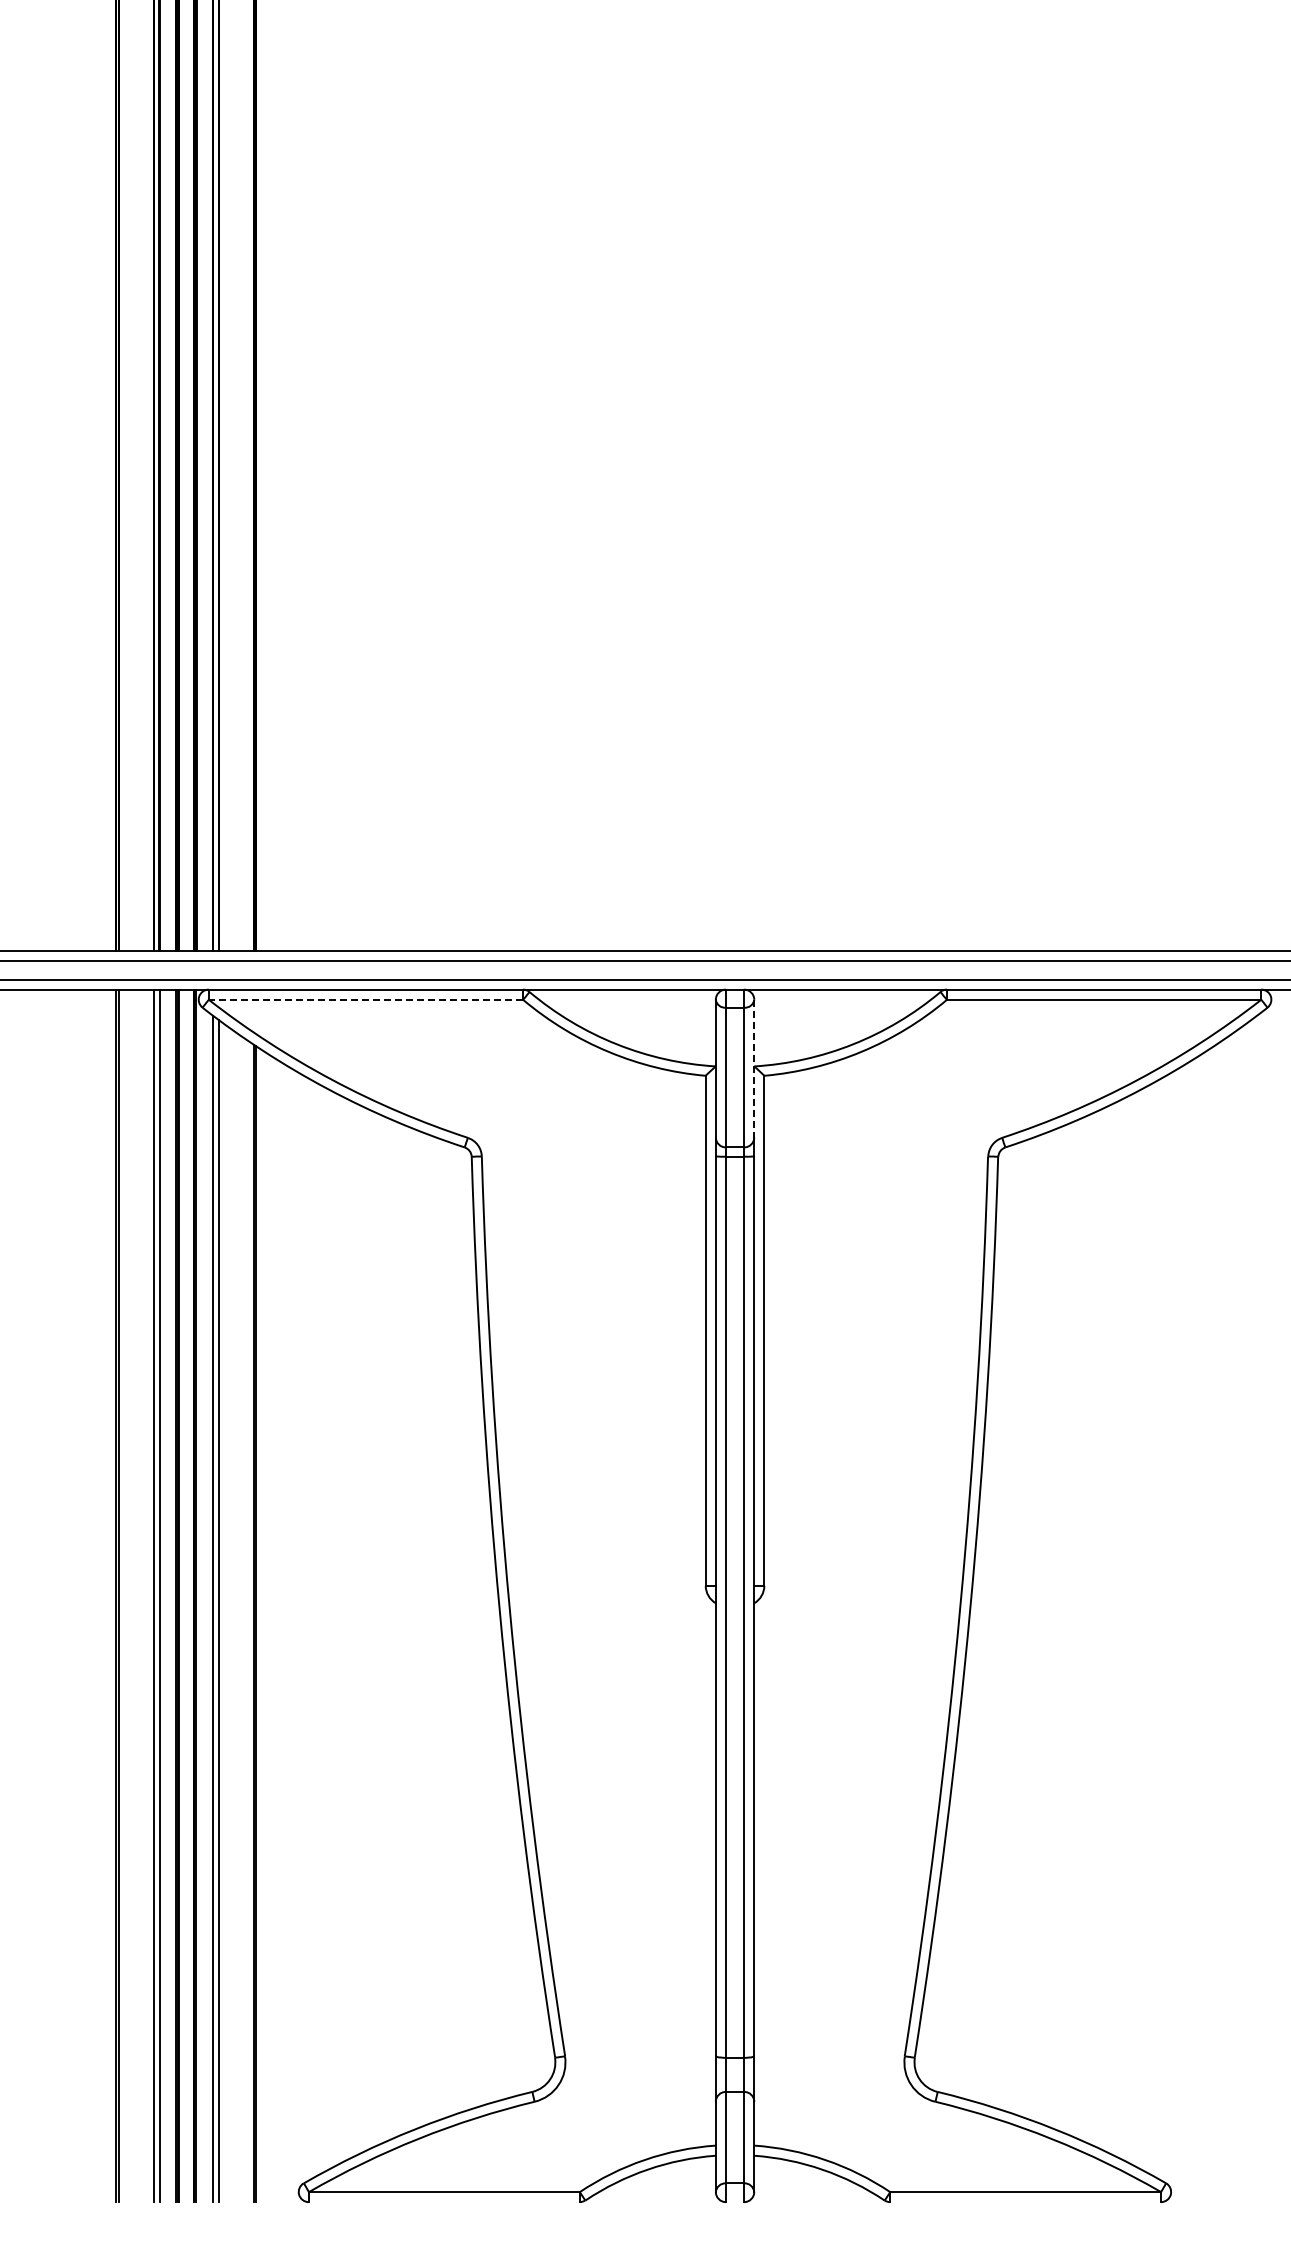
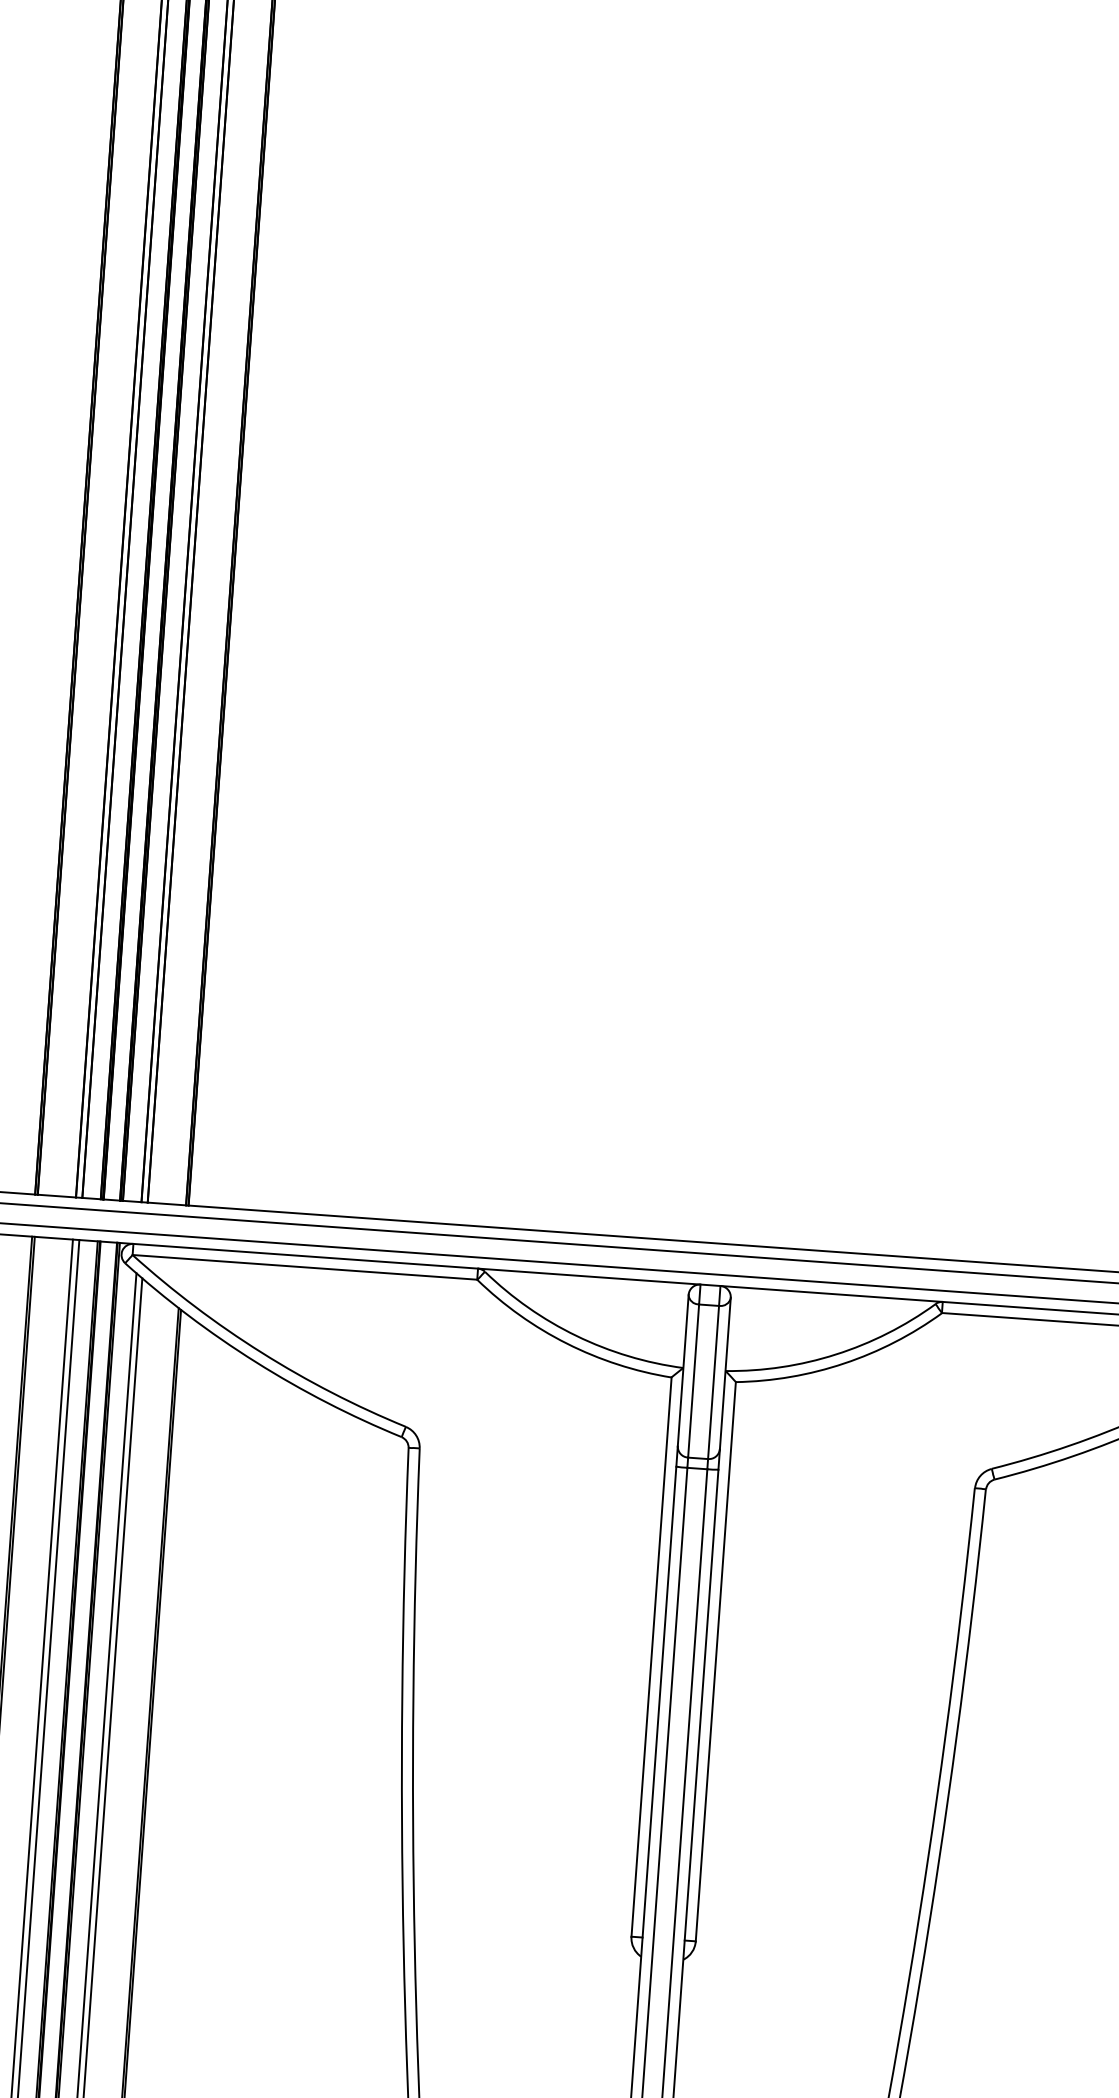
line: (365, 999) -> (304, 1267), dashed -> solid
line: (754, 1069) -> (725, 1374), dashed -> solid

